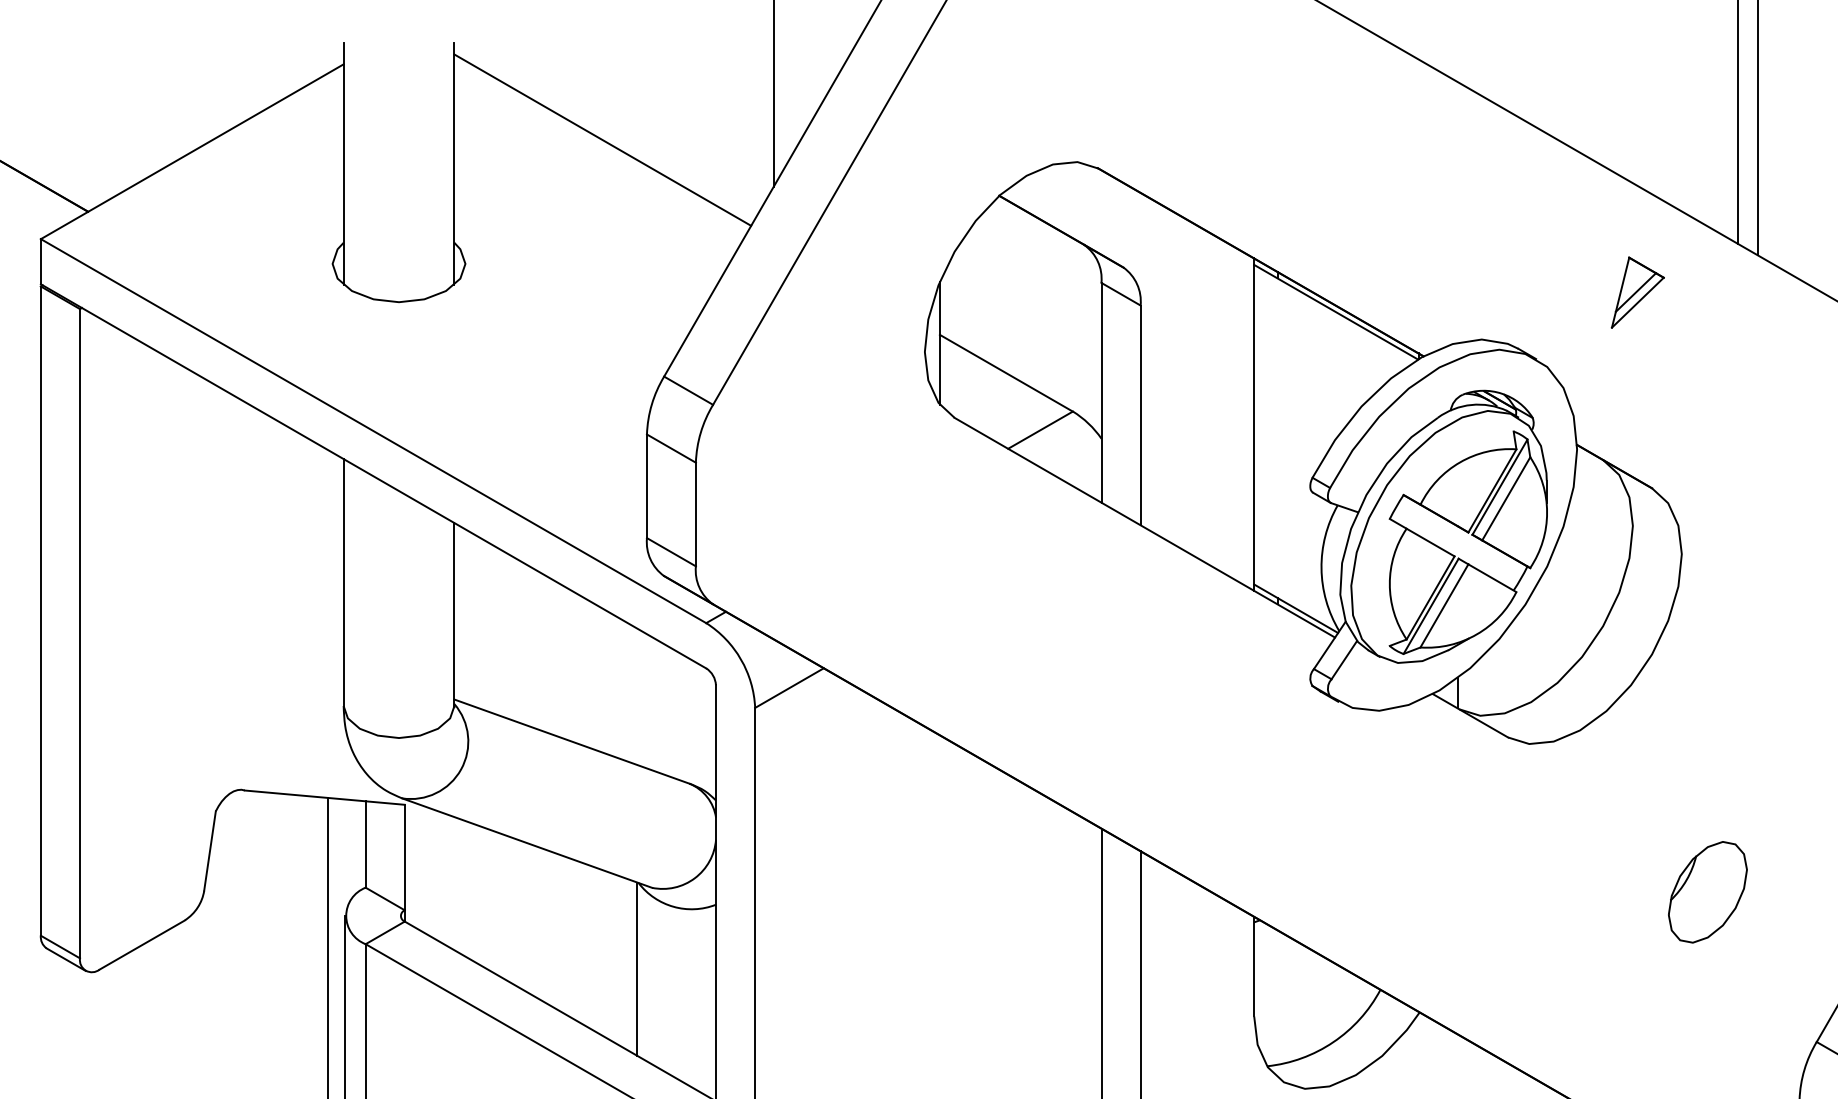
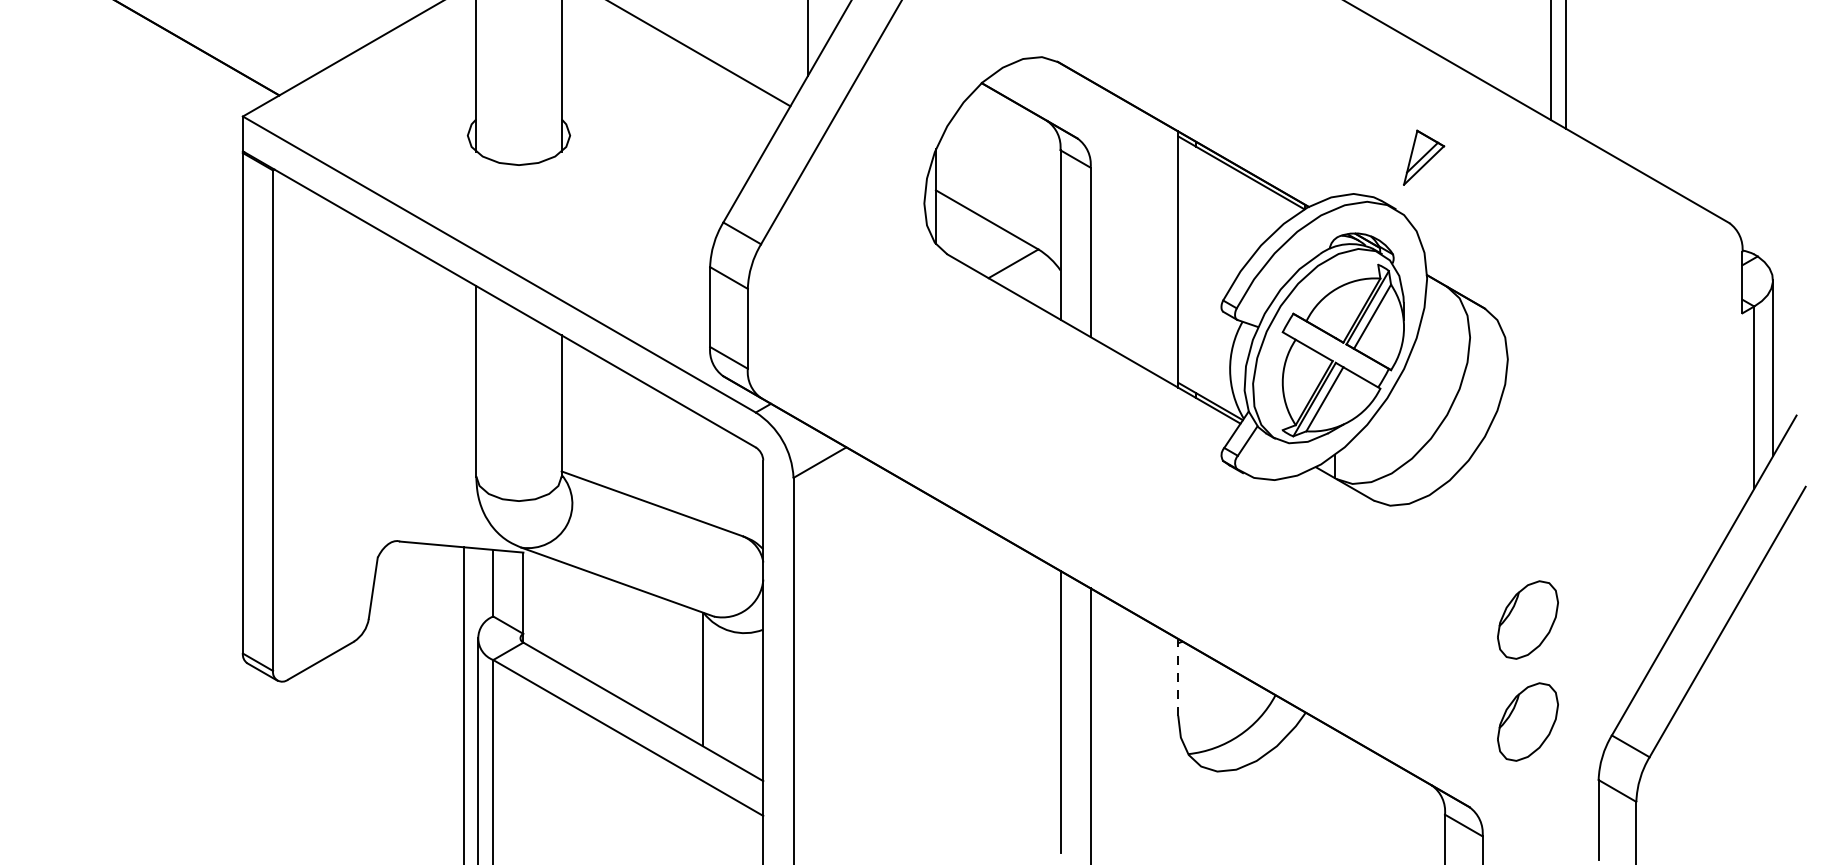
part: (1638, 292) -> (1424, 157), moved
line: (1254, 965) -> (1178, 676), solid -> dashed
part: (1707, 1023) -> (1527, 721), added

